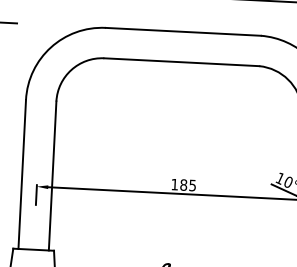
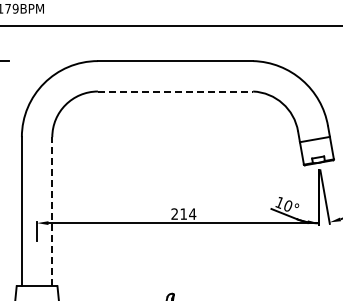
line: (181, 62) -> (175, 91), solid -> dashed
line: (52, 175) -> (52, 211), solid -> dashed
text: (183, 184) -> (183, 213), 185 -> 214

